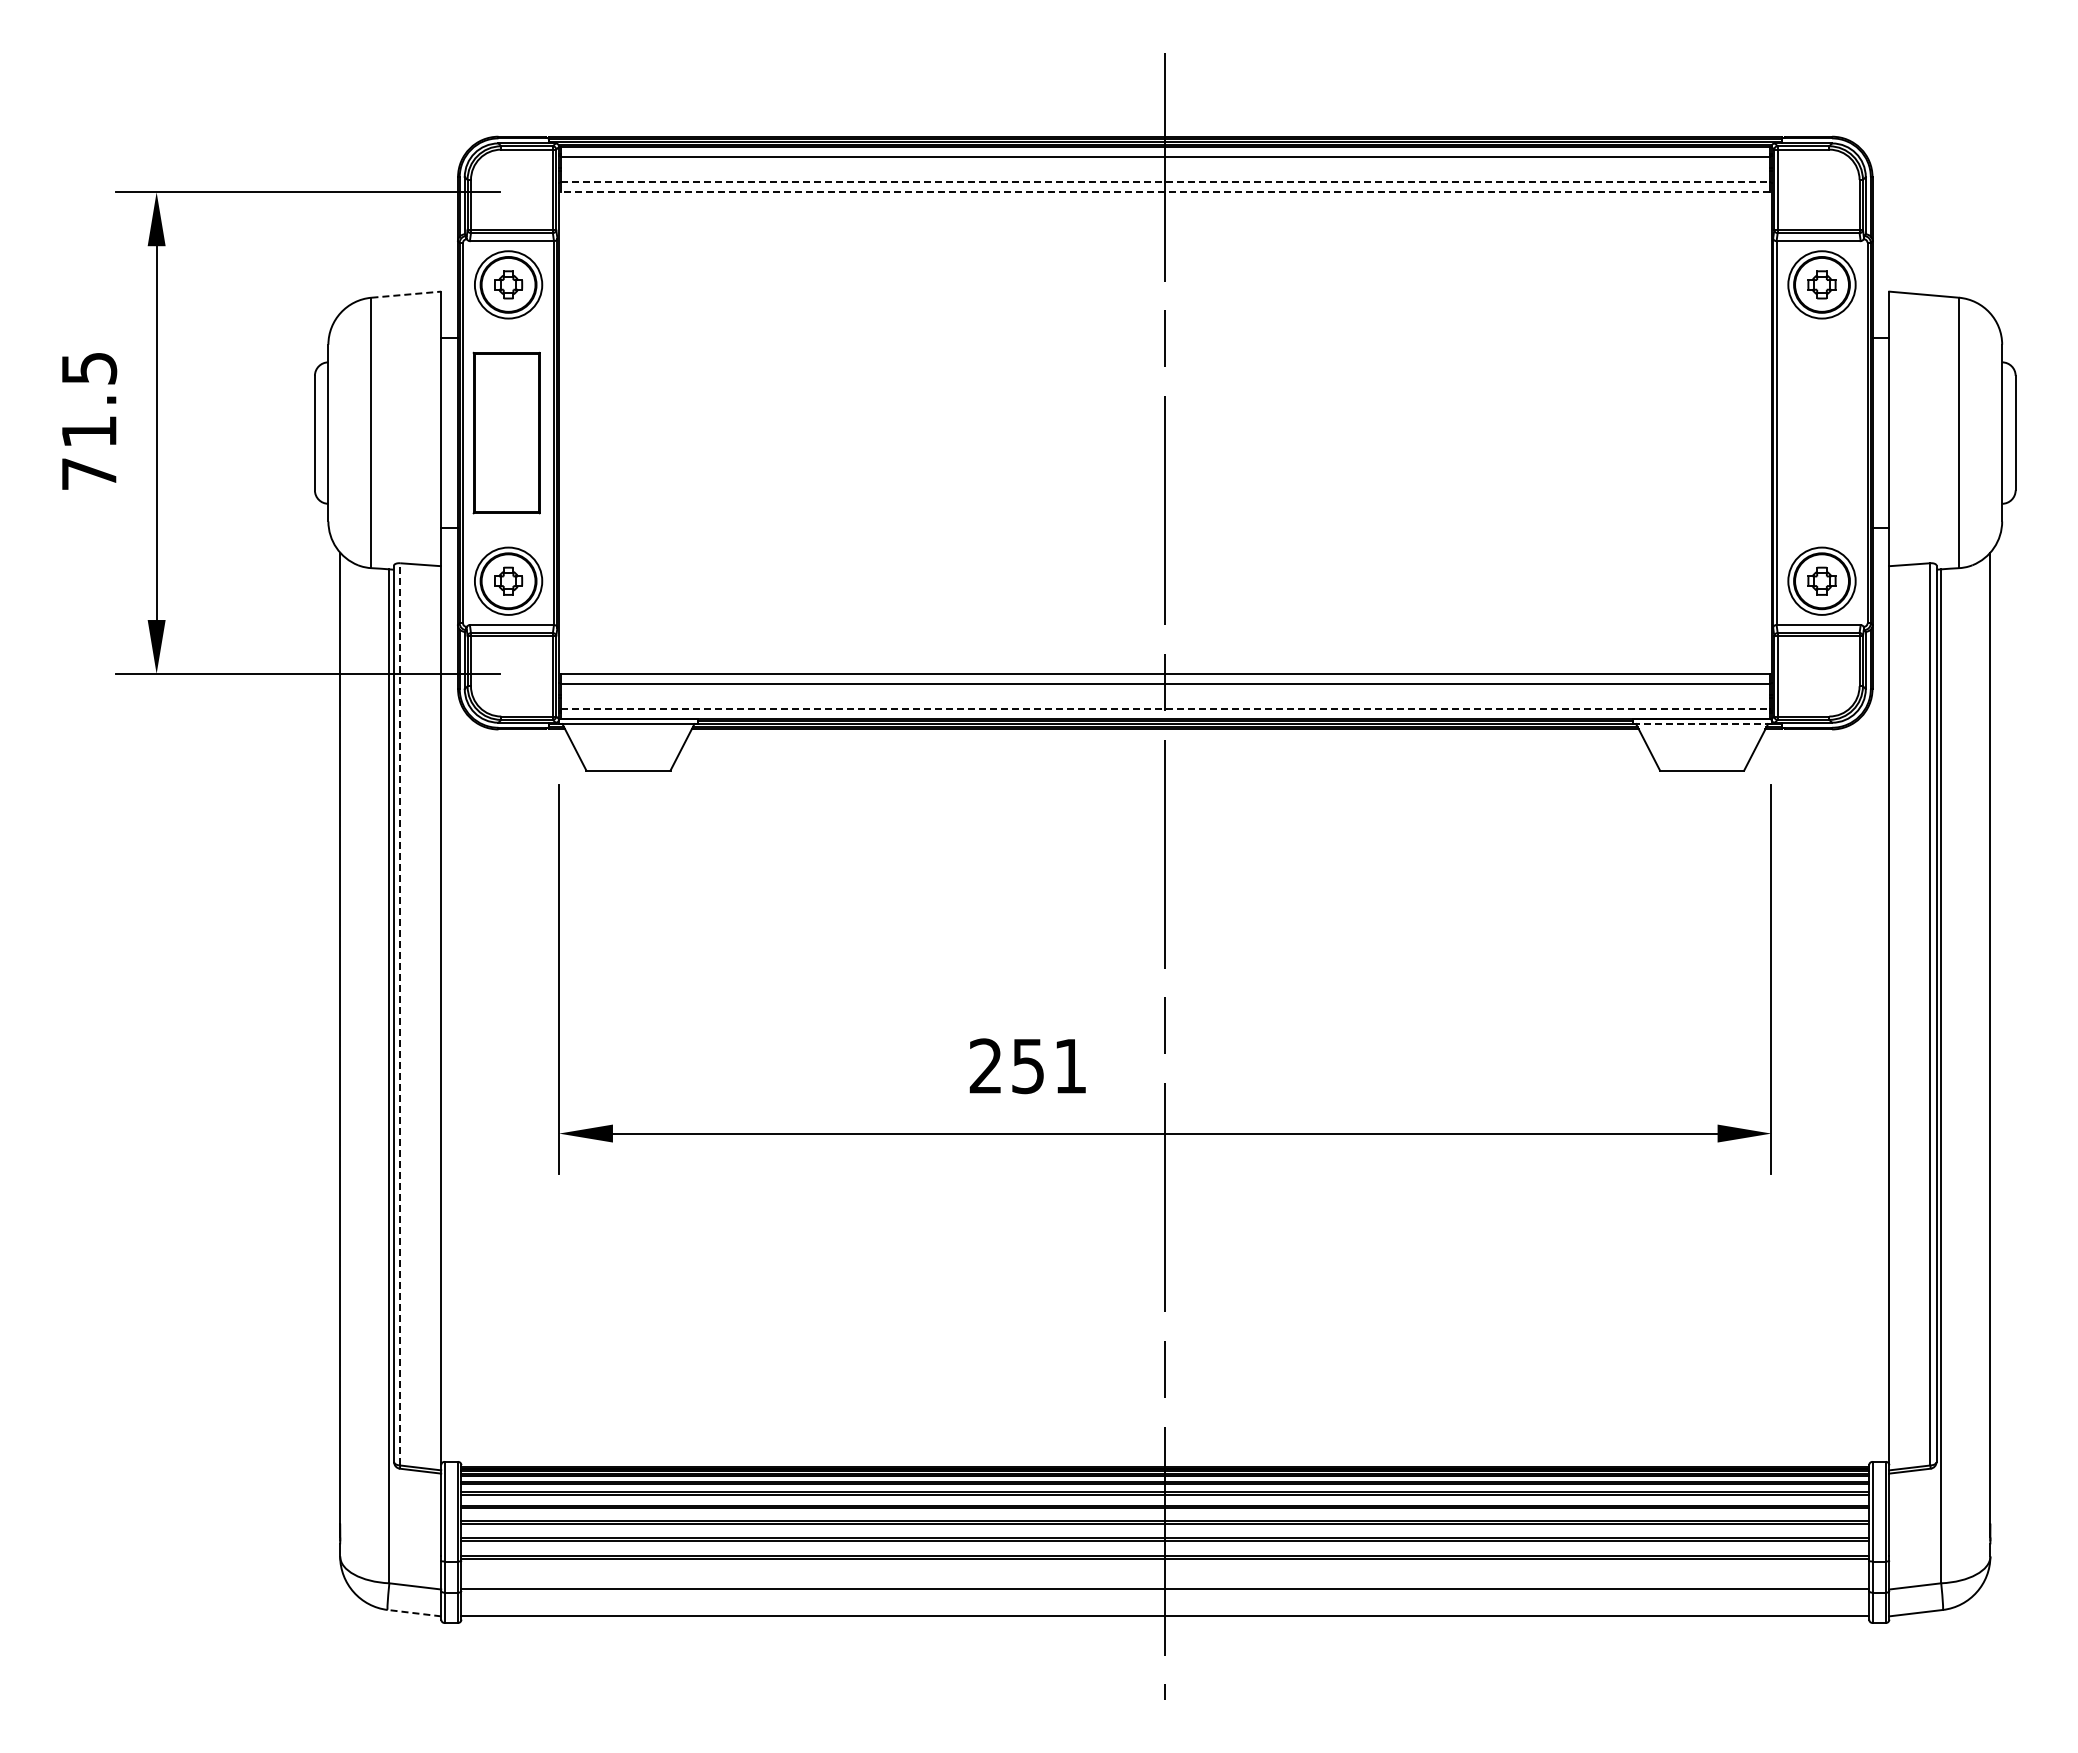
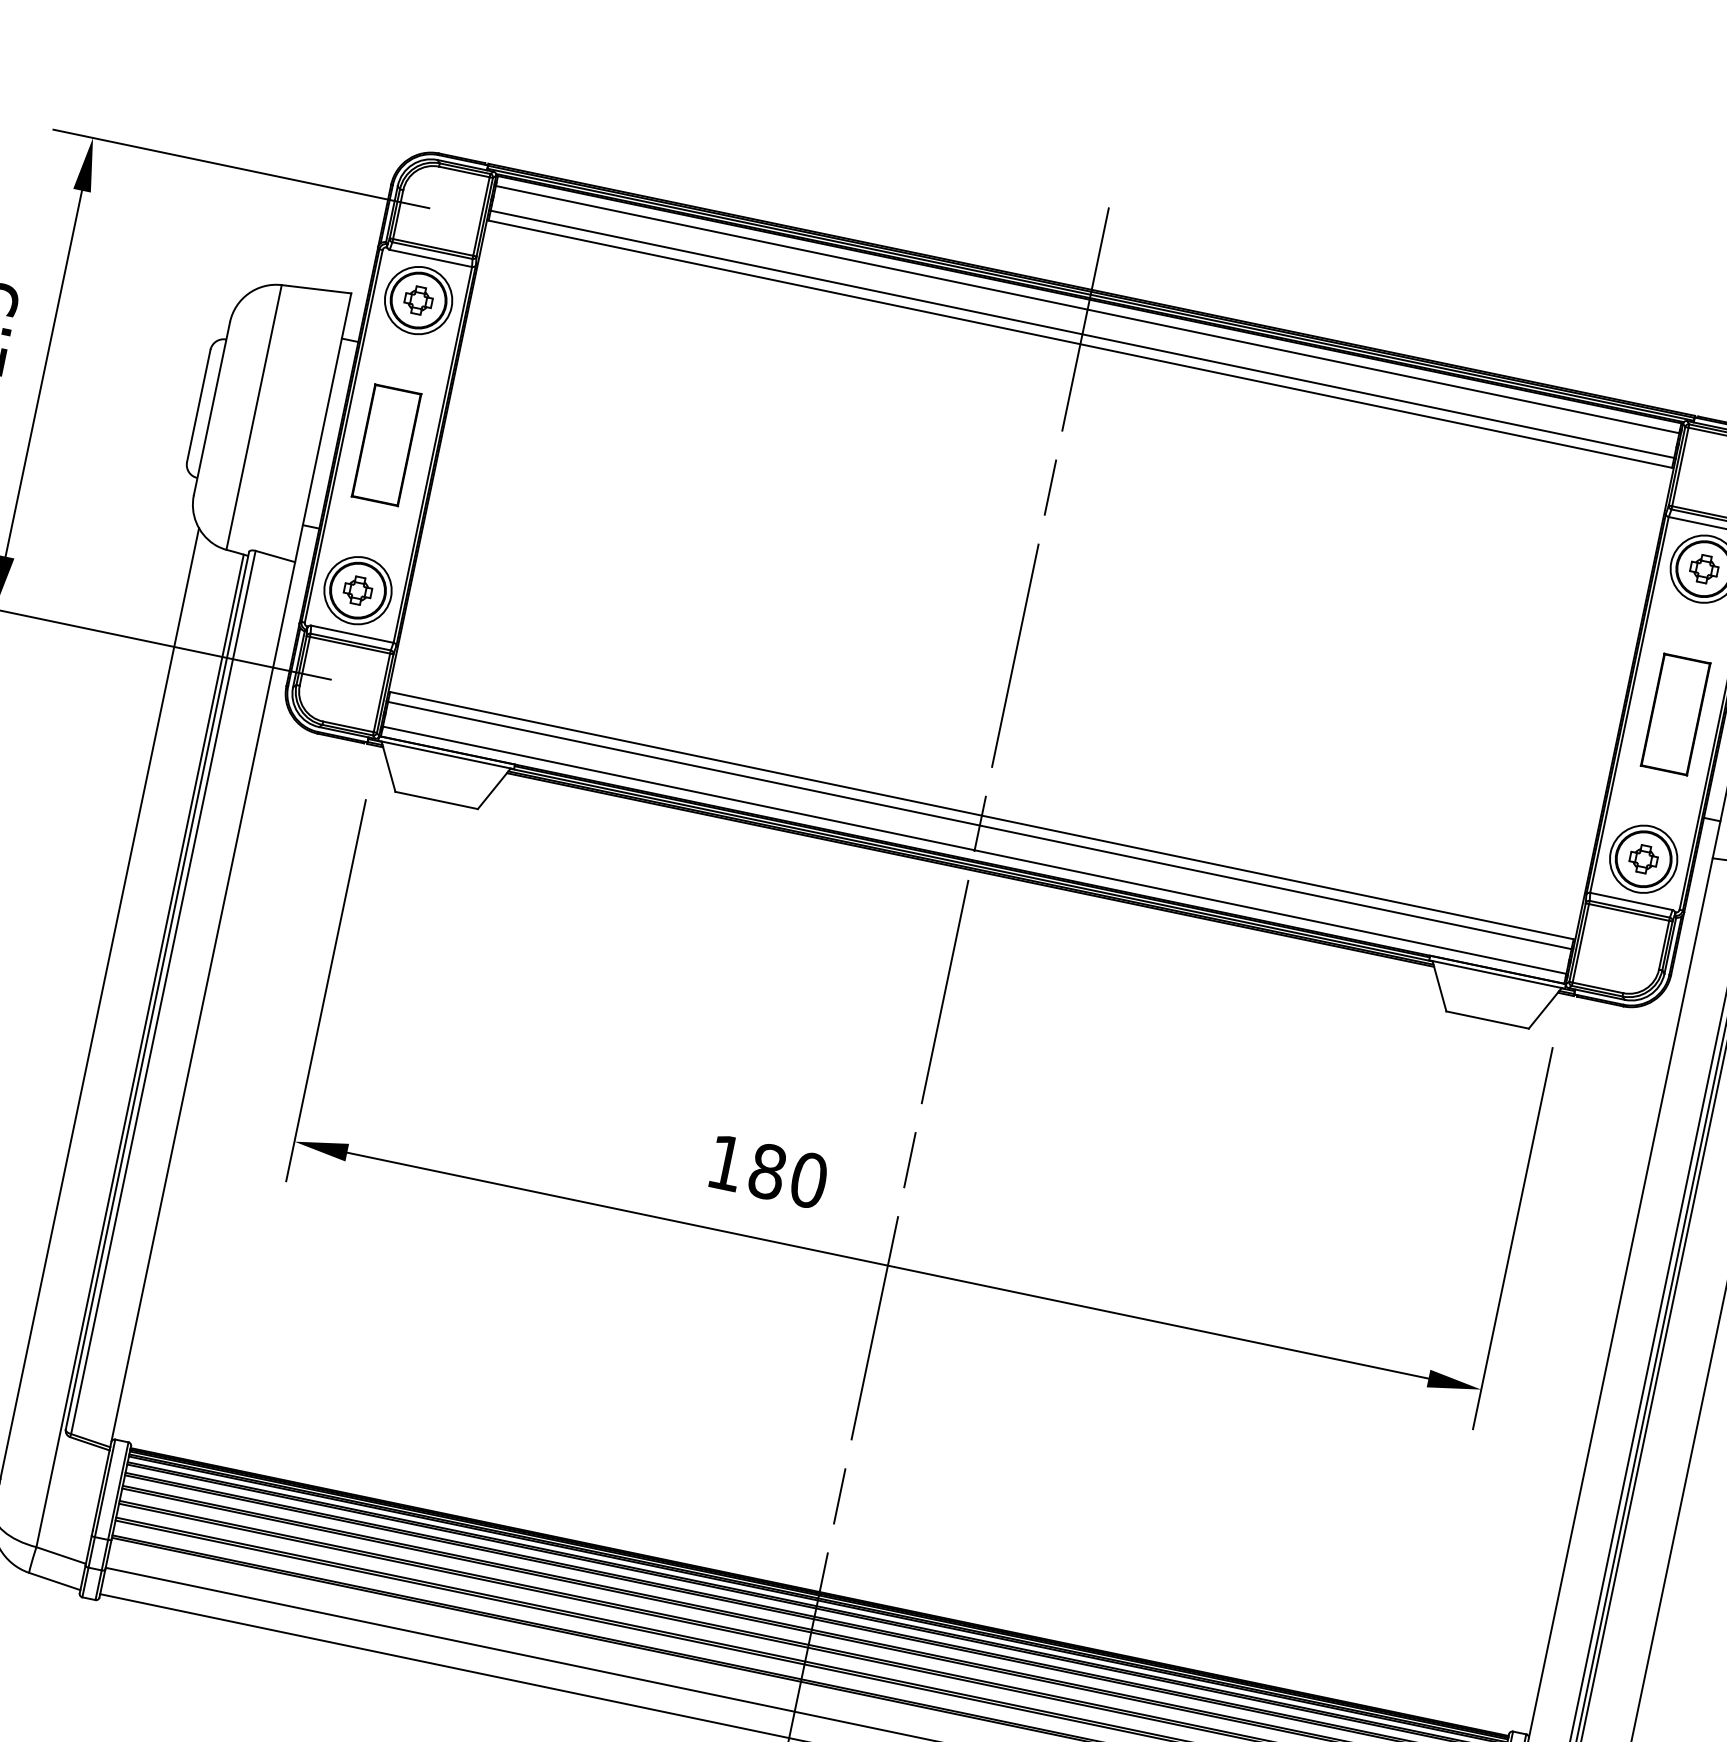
line: (1165, 182) -> (1082, 334), dashed -> solid
line: (1165, 192) -> (1080, 344), dashed -> solid
line: (406, 294) -> (316, 289), dashed -> solid
part: (506, 432) -> (386, 444), size x0.71
part: (1823, 432) -> (1675, 713), added
line: (1165, 709) -> (974, 850), dashed -> solid
line: (1702, 724) -> (1497, 975), dashed -> solid
line: (400, 1013) -> (163, 991), dashed -> solid
text: (1028, 1066) -> (767, 1171), 251 -> 180
line: (414, 1613) -> (54, 1581), dashed -> solid

